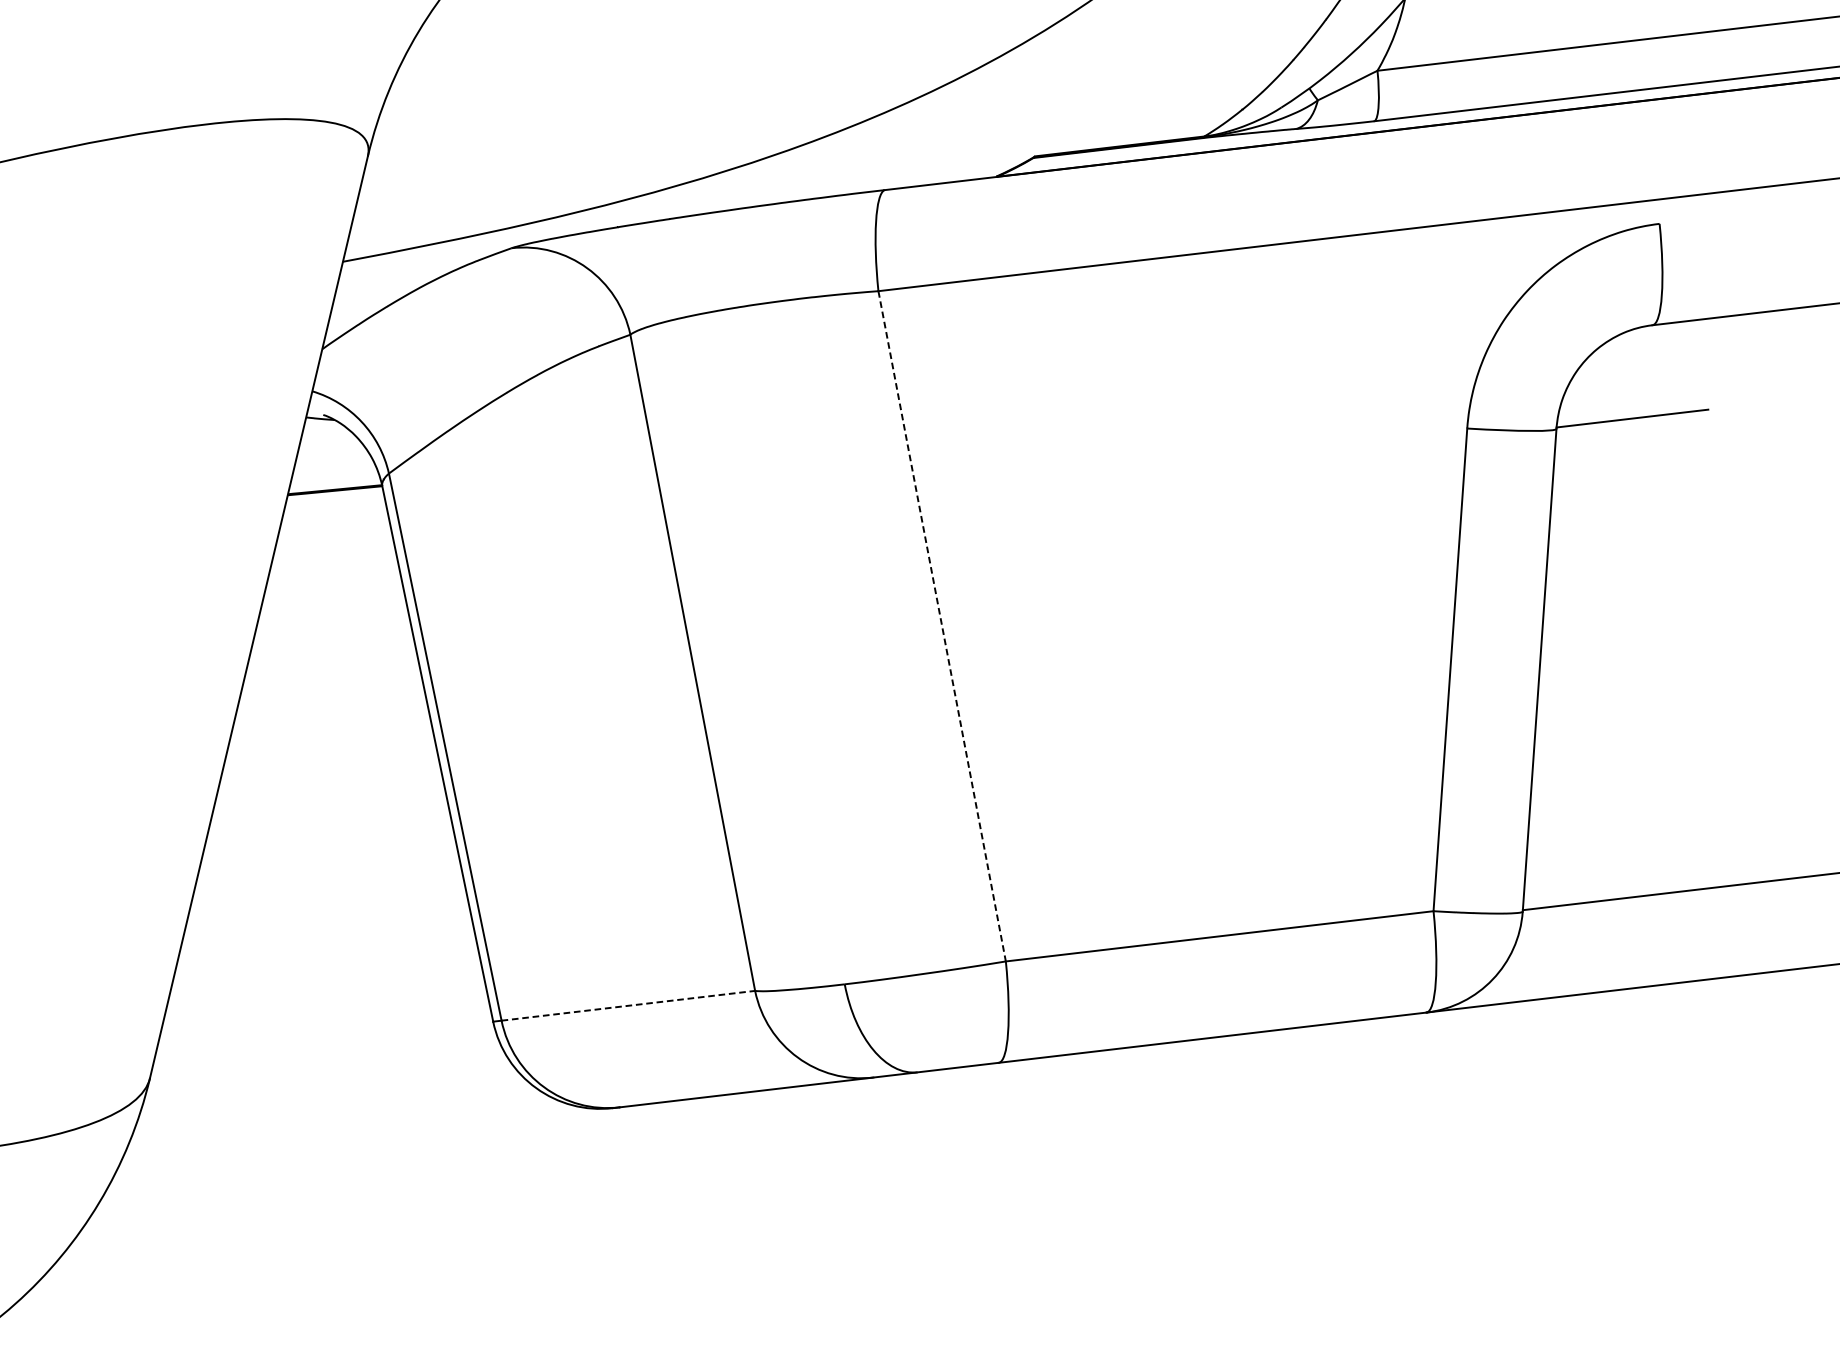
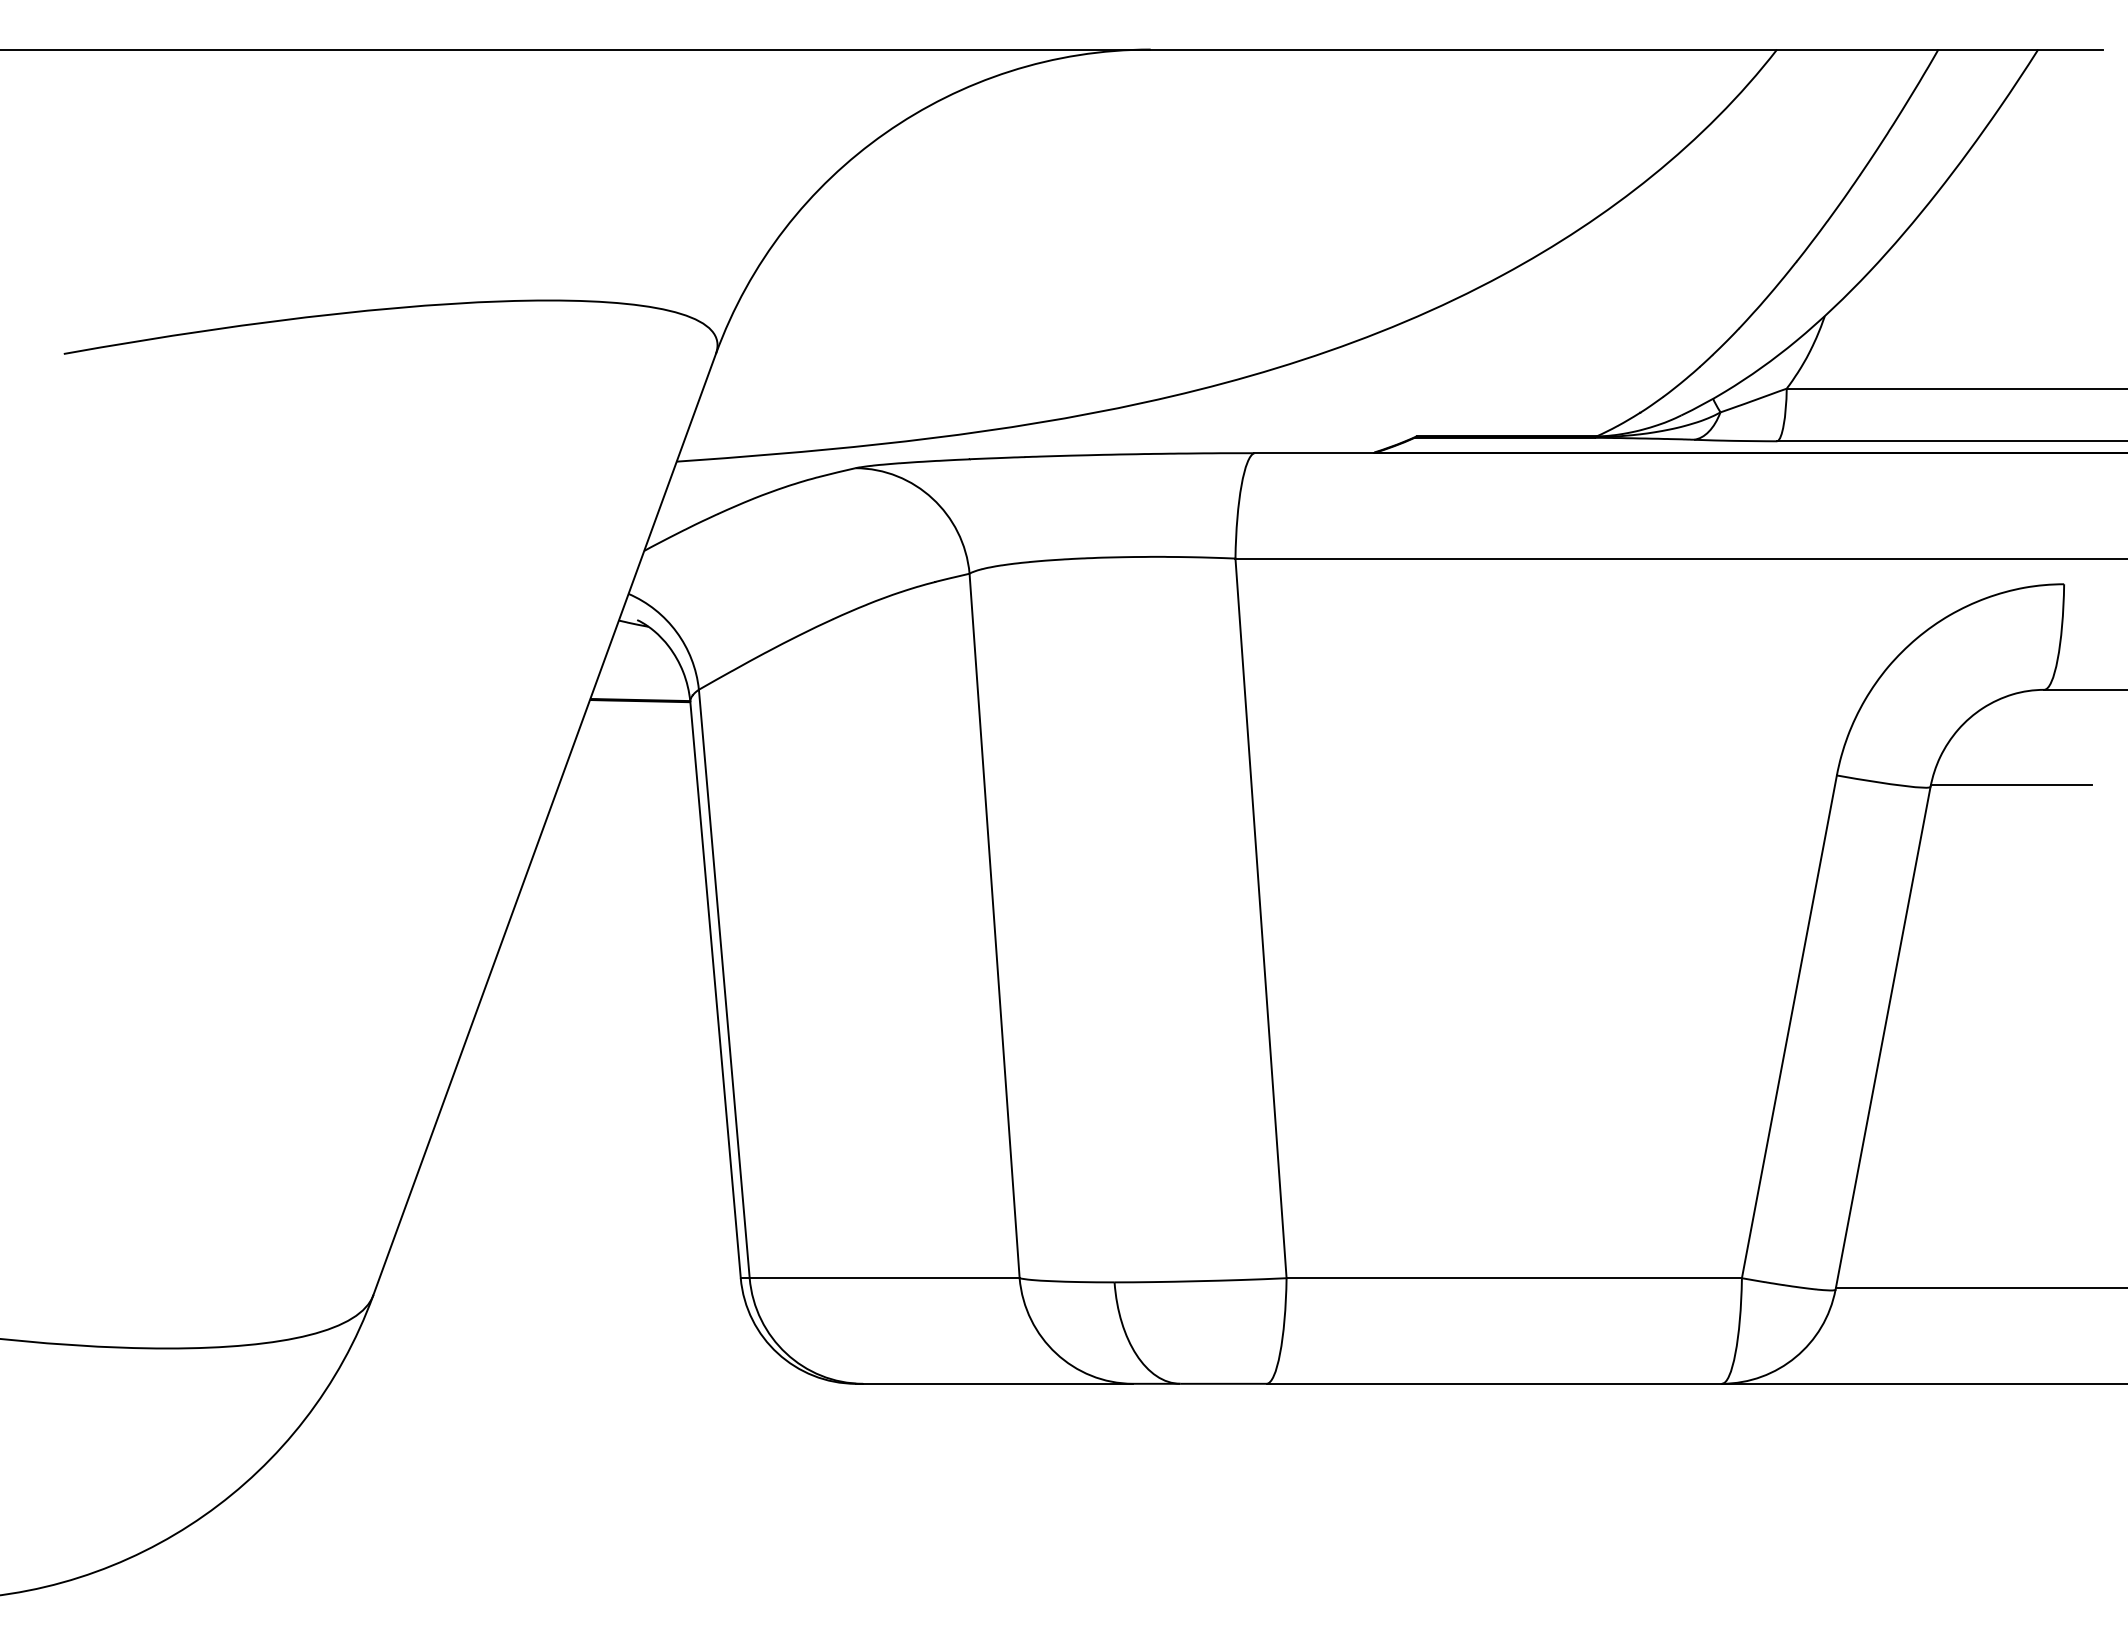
line: (942, 626) -> (1261, 918), dashed -> solid
line: (628, 1006) -> (884, 1278), dashed -> solid

